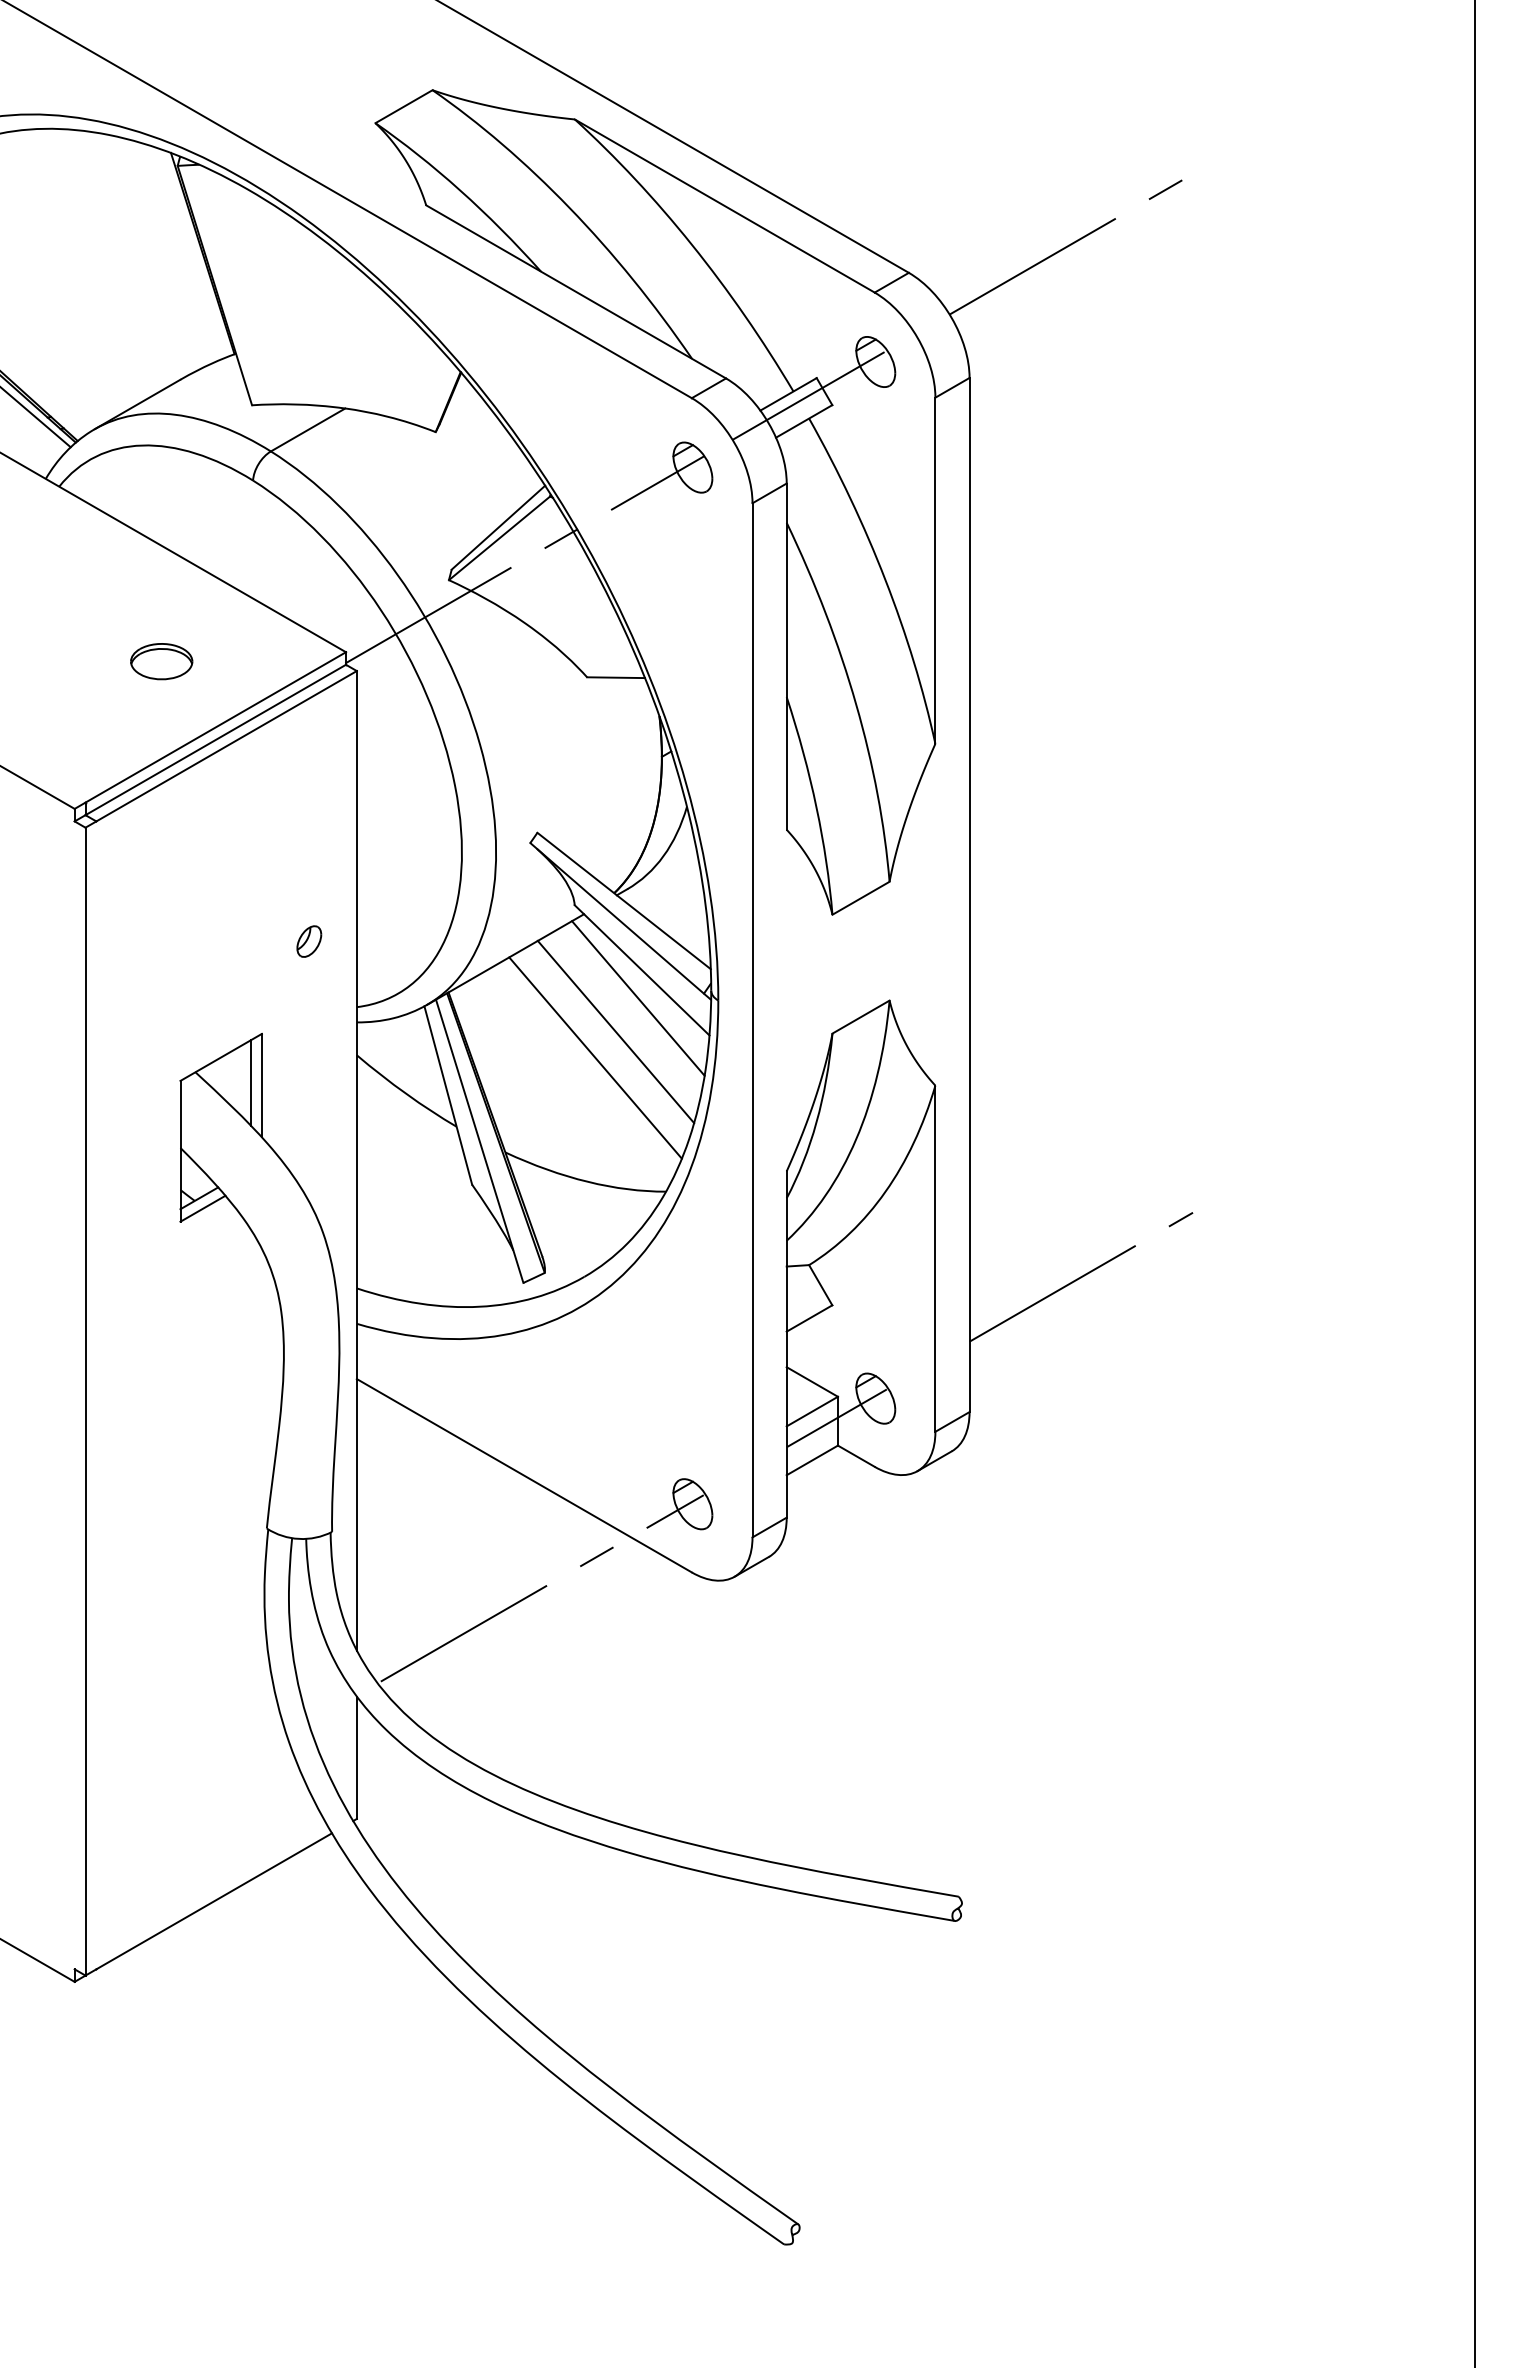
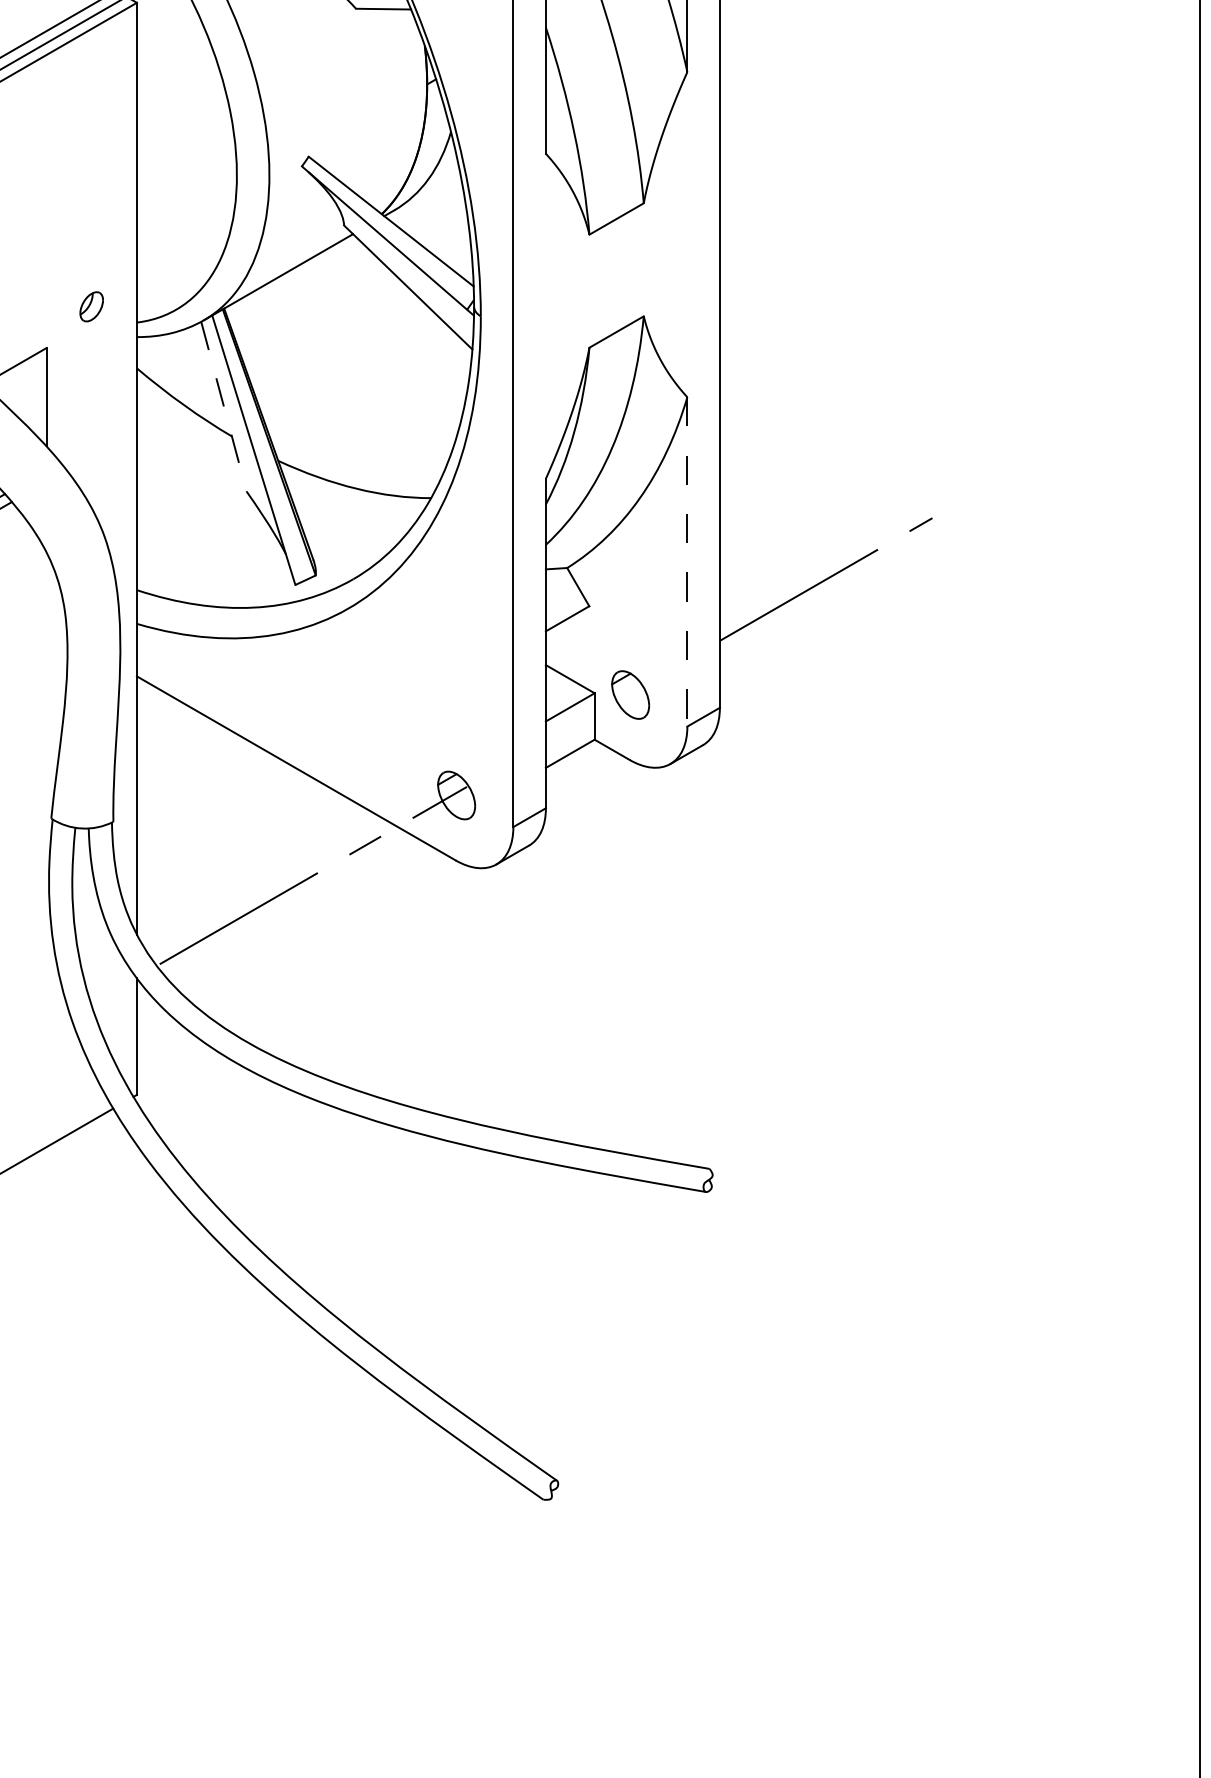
part: (309, 941) -> (91, 306), moved
line: (638, 998) -> (404, 314), removed
line: (615, 1031) -> (383, 345), removed
line: (595, 1057) -> (363, 370), removed
line: (251, 1082) -> (36, 394), removed
line: (448, 1096) -> (224, 407), solid -> dashed
line: (935, 1259) -> (687, 562), solid -> dashed
line: (836, 1418) -> (593, 713), removed

